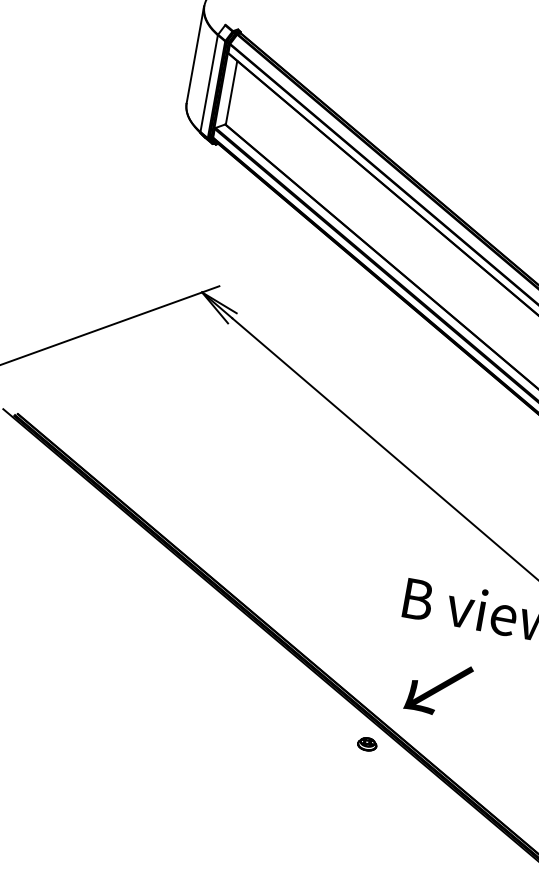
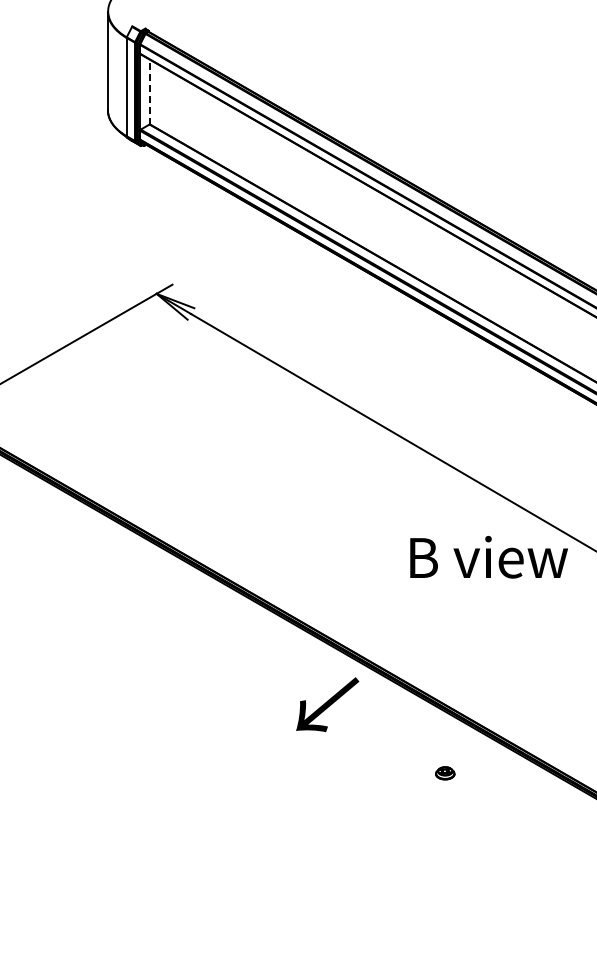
line: (231, 92) -> (150, 91), solid -> dashed
text: (438, 688) -> (327, 704), moved
part: (367, 744) -> (445, 773), moved

